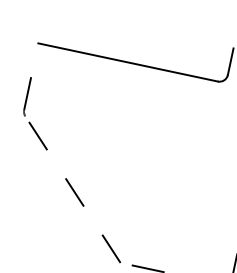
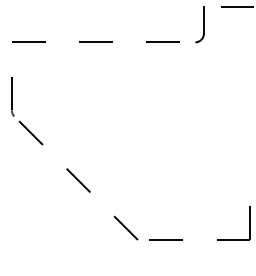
line: (127, 62) -> (103, 42), solid -> dashed

